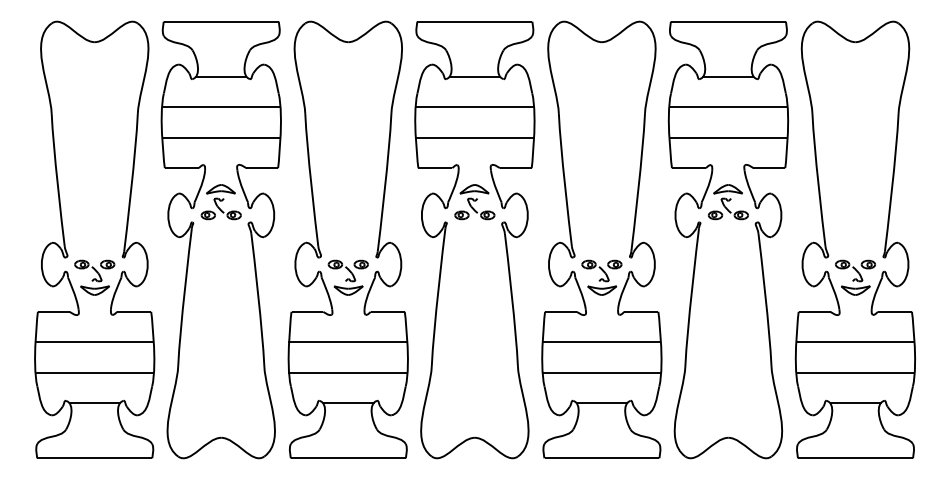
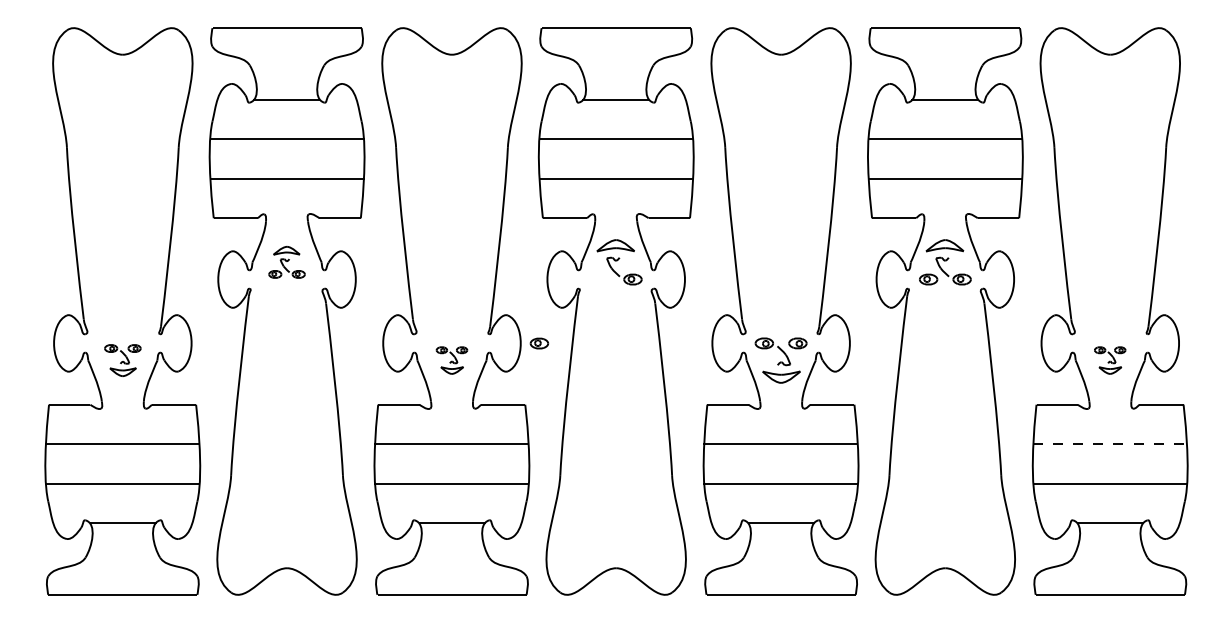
part: (220, 202) -> (286, 262), size x0.7
part: (461, 215) -> (539, 343), moved
part: (94, 277) -> (122, 360), size x0.7
part: (347, 277) -> (451, 360), size x0.6
part: (854, 277) -> (1109, 360), size x0.6
line: (855, 342) -> (1110, 444), solid -> dashed

